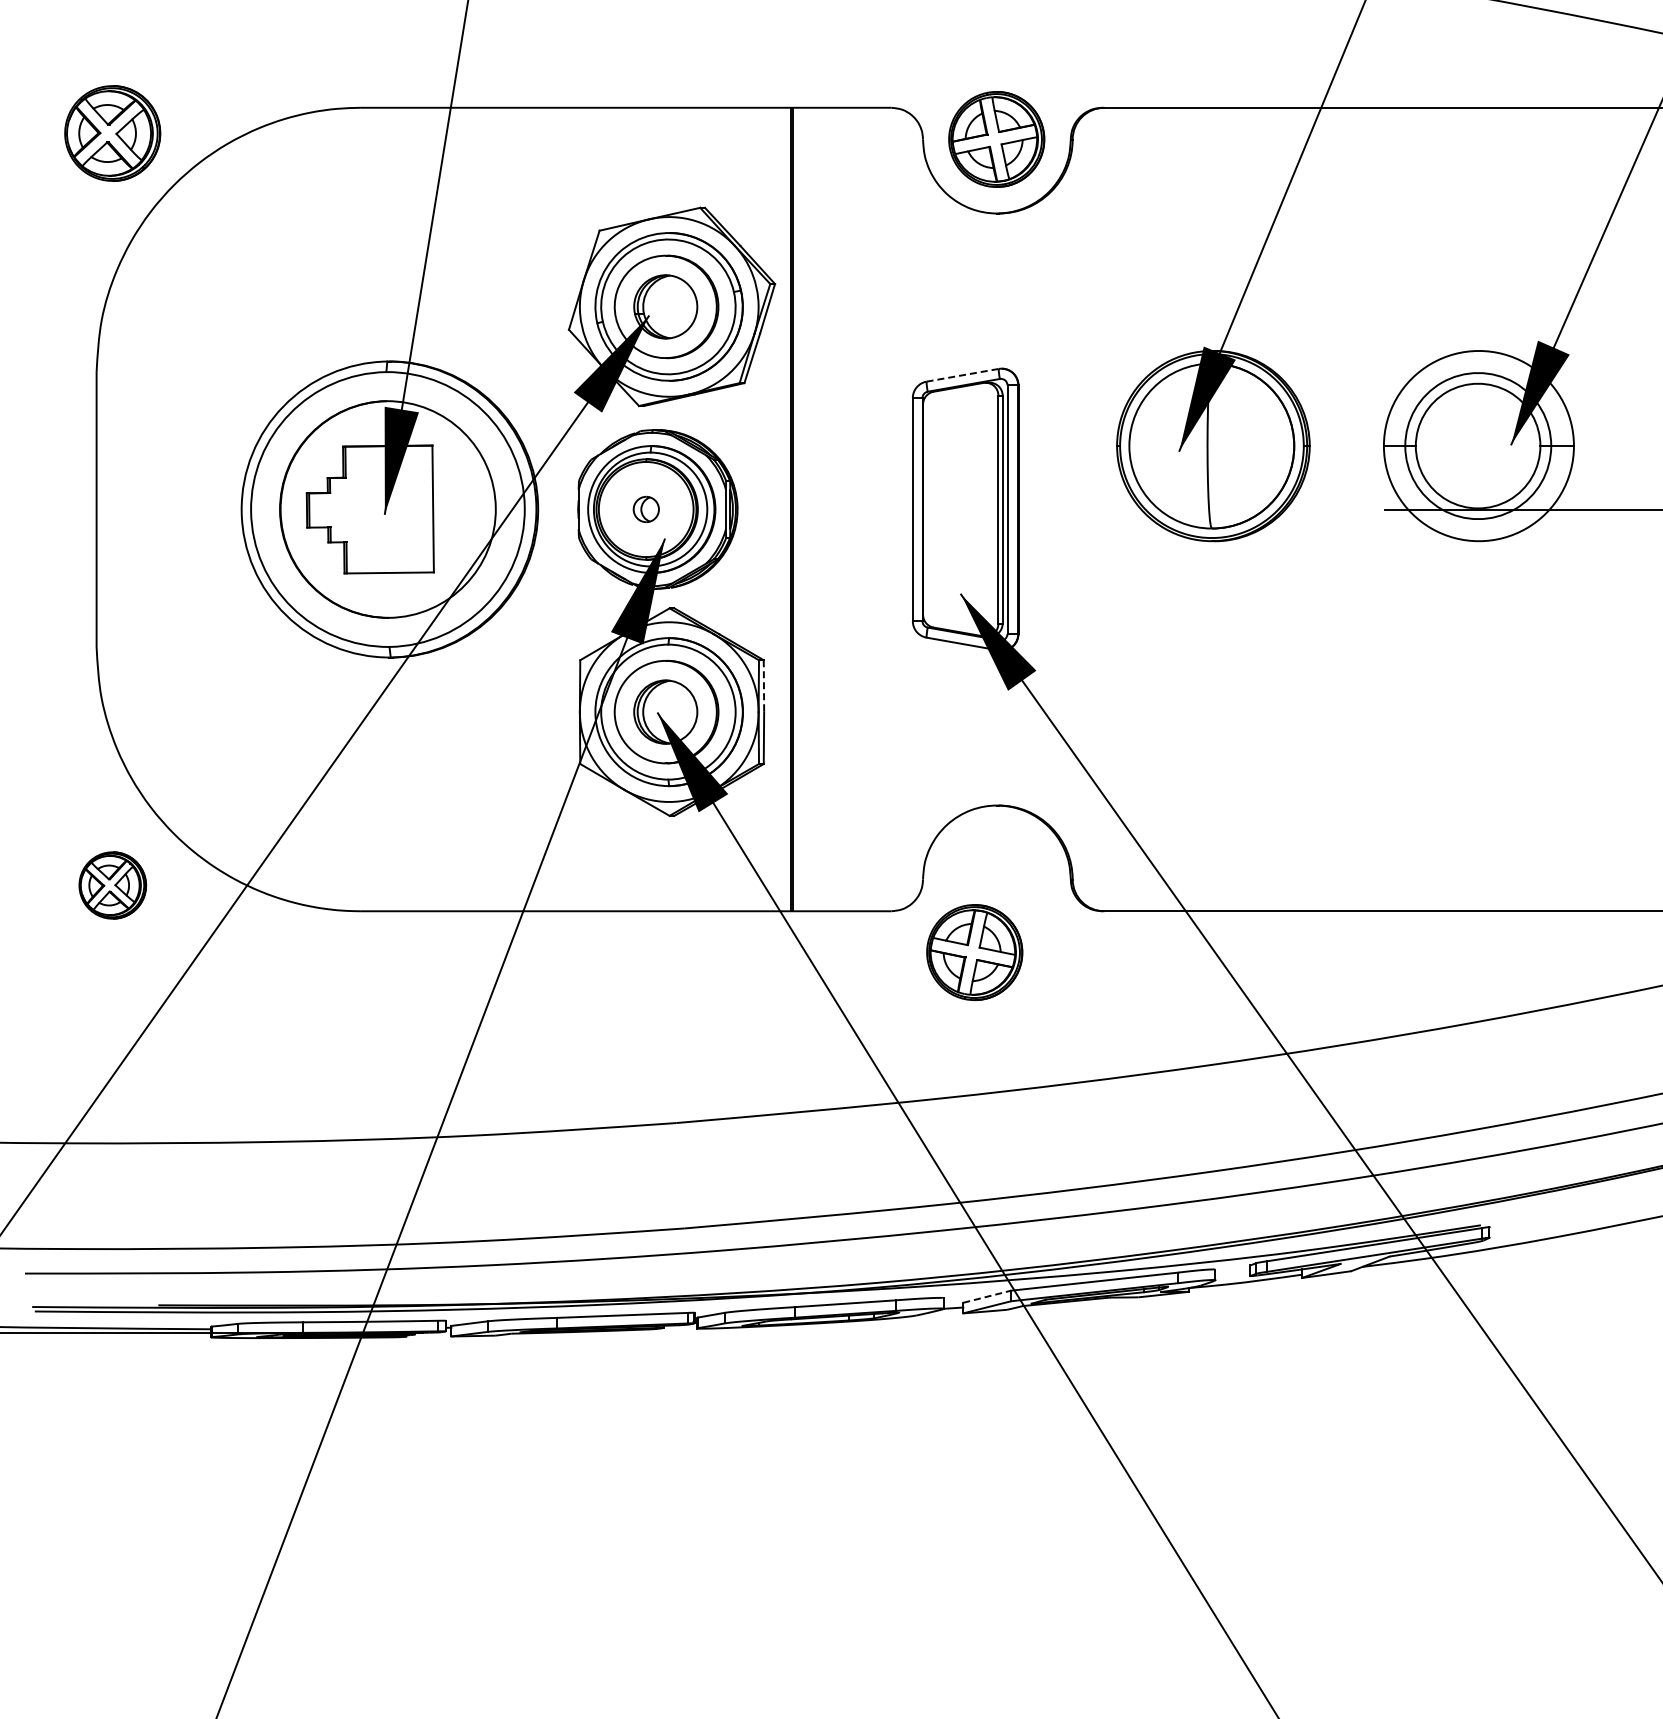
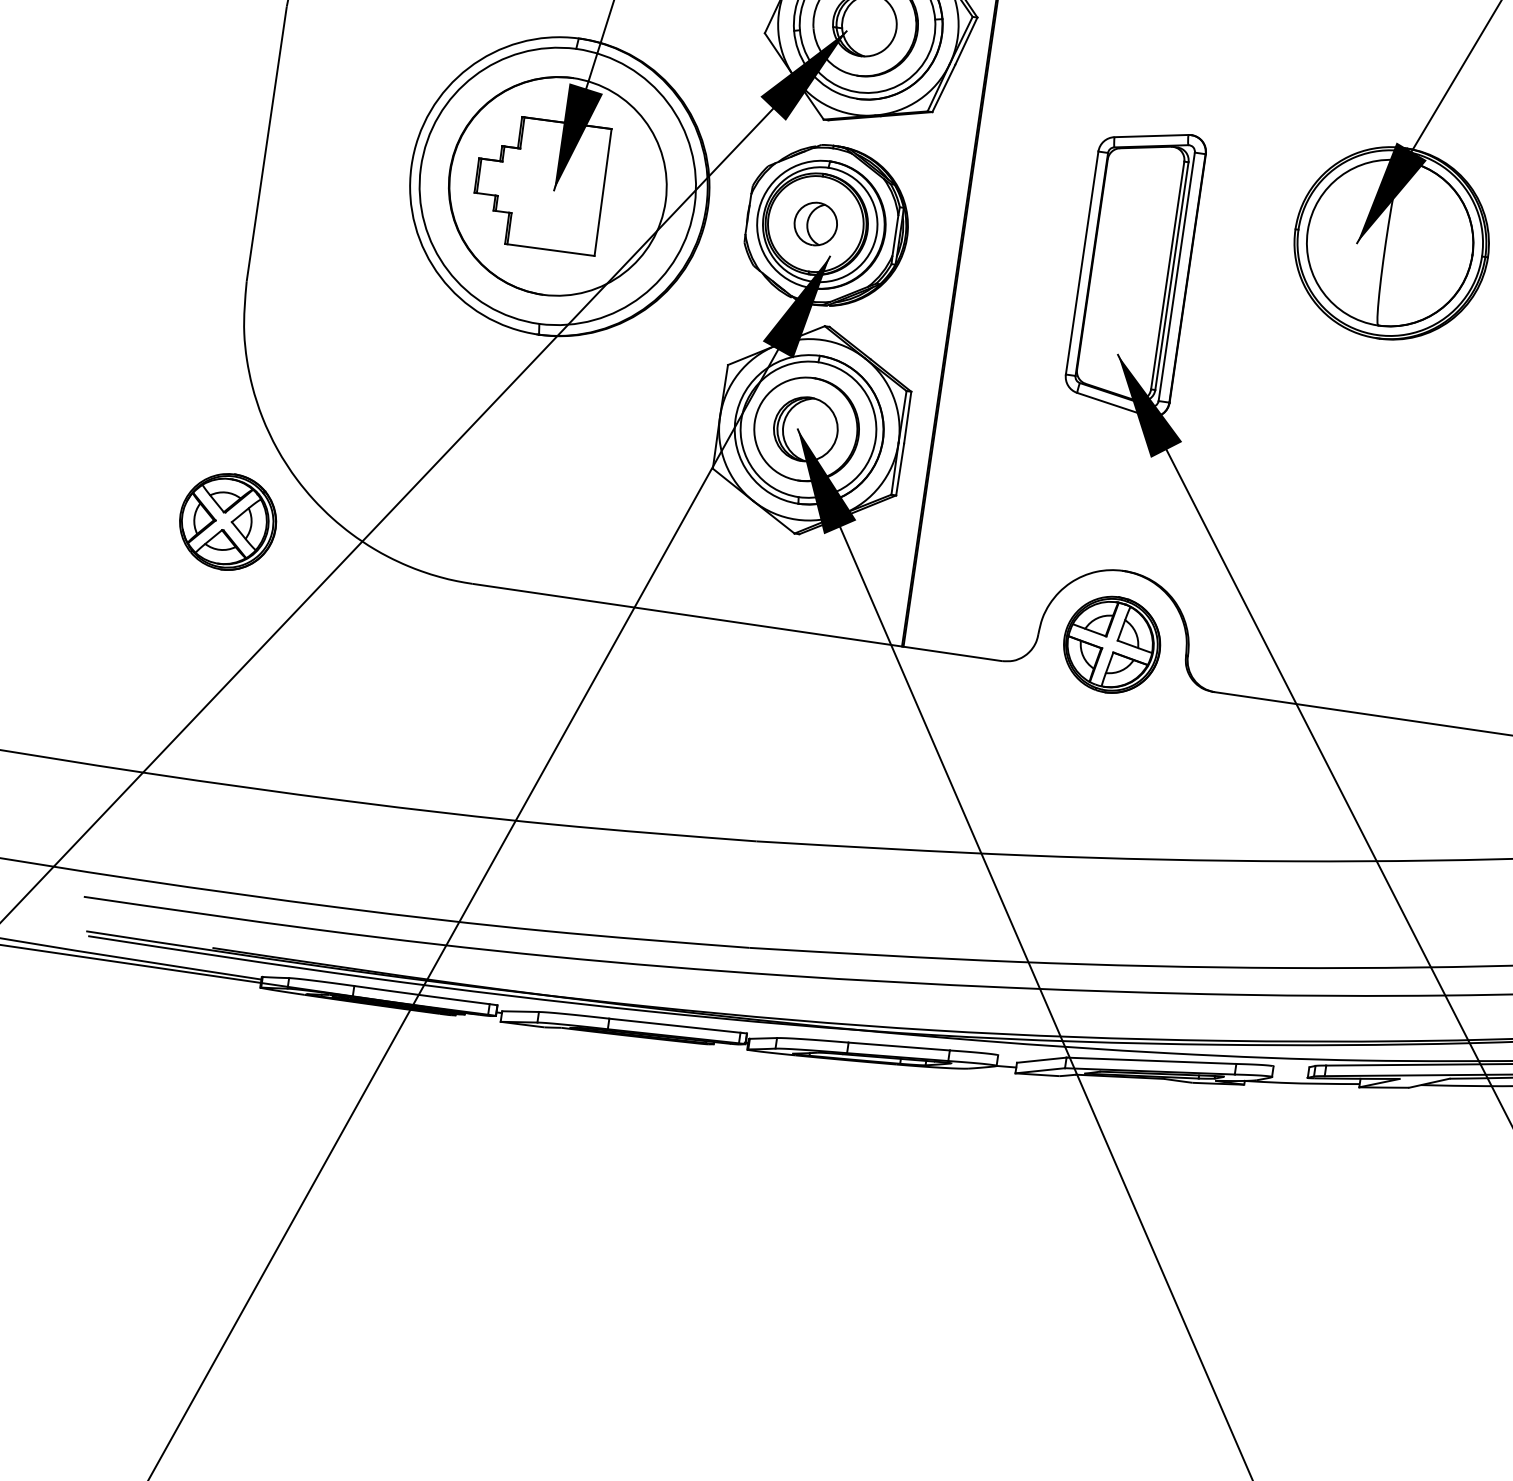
line: (962, 375) -> (1151, 136), dashed -> solid
part: (646, 509) -> (816, 224), size x1.67
line: (763, 686) -> (907, 417), dashed -> solid
part: (112, 885) -> (227, 521), size x1.43
part: (974, 952) -> (1111, 644), moved
line: (987, 1296) -> (1042, 1060), dashed -> solid

